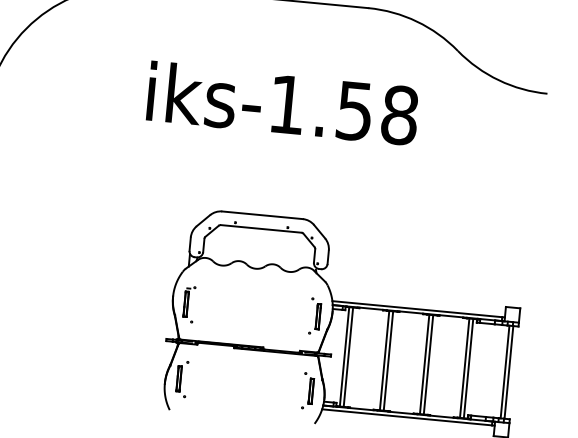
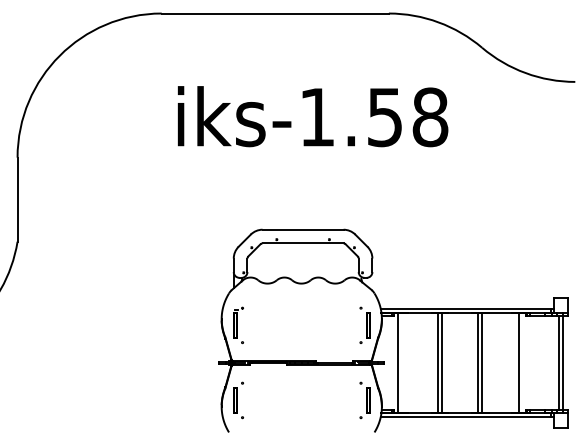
line: (348, 356) -> (401, 362), removed
line: (468, 368) -> (522, 362), removed

